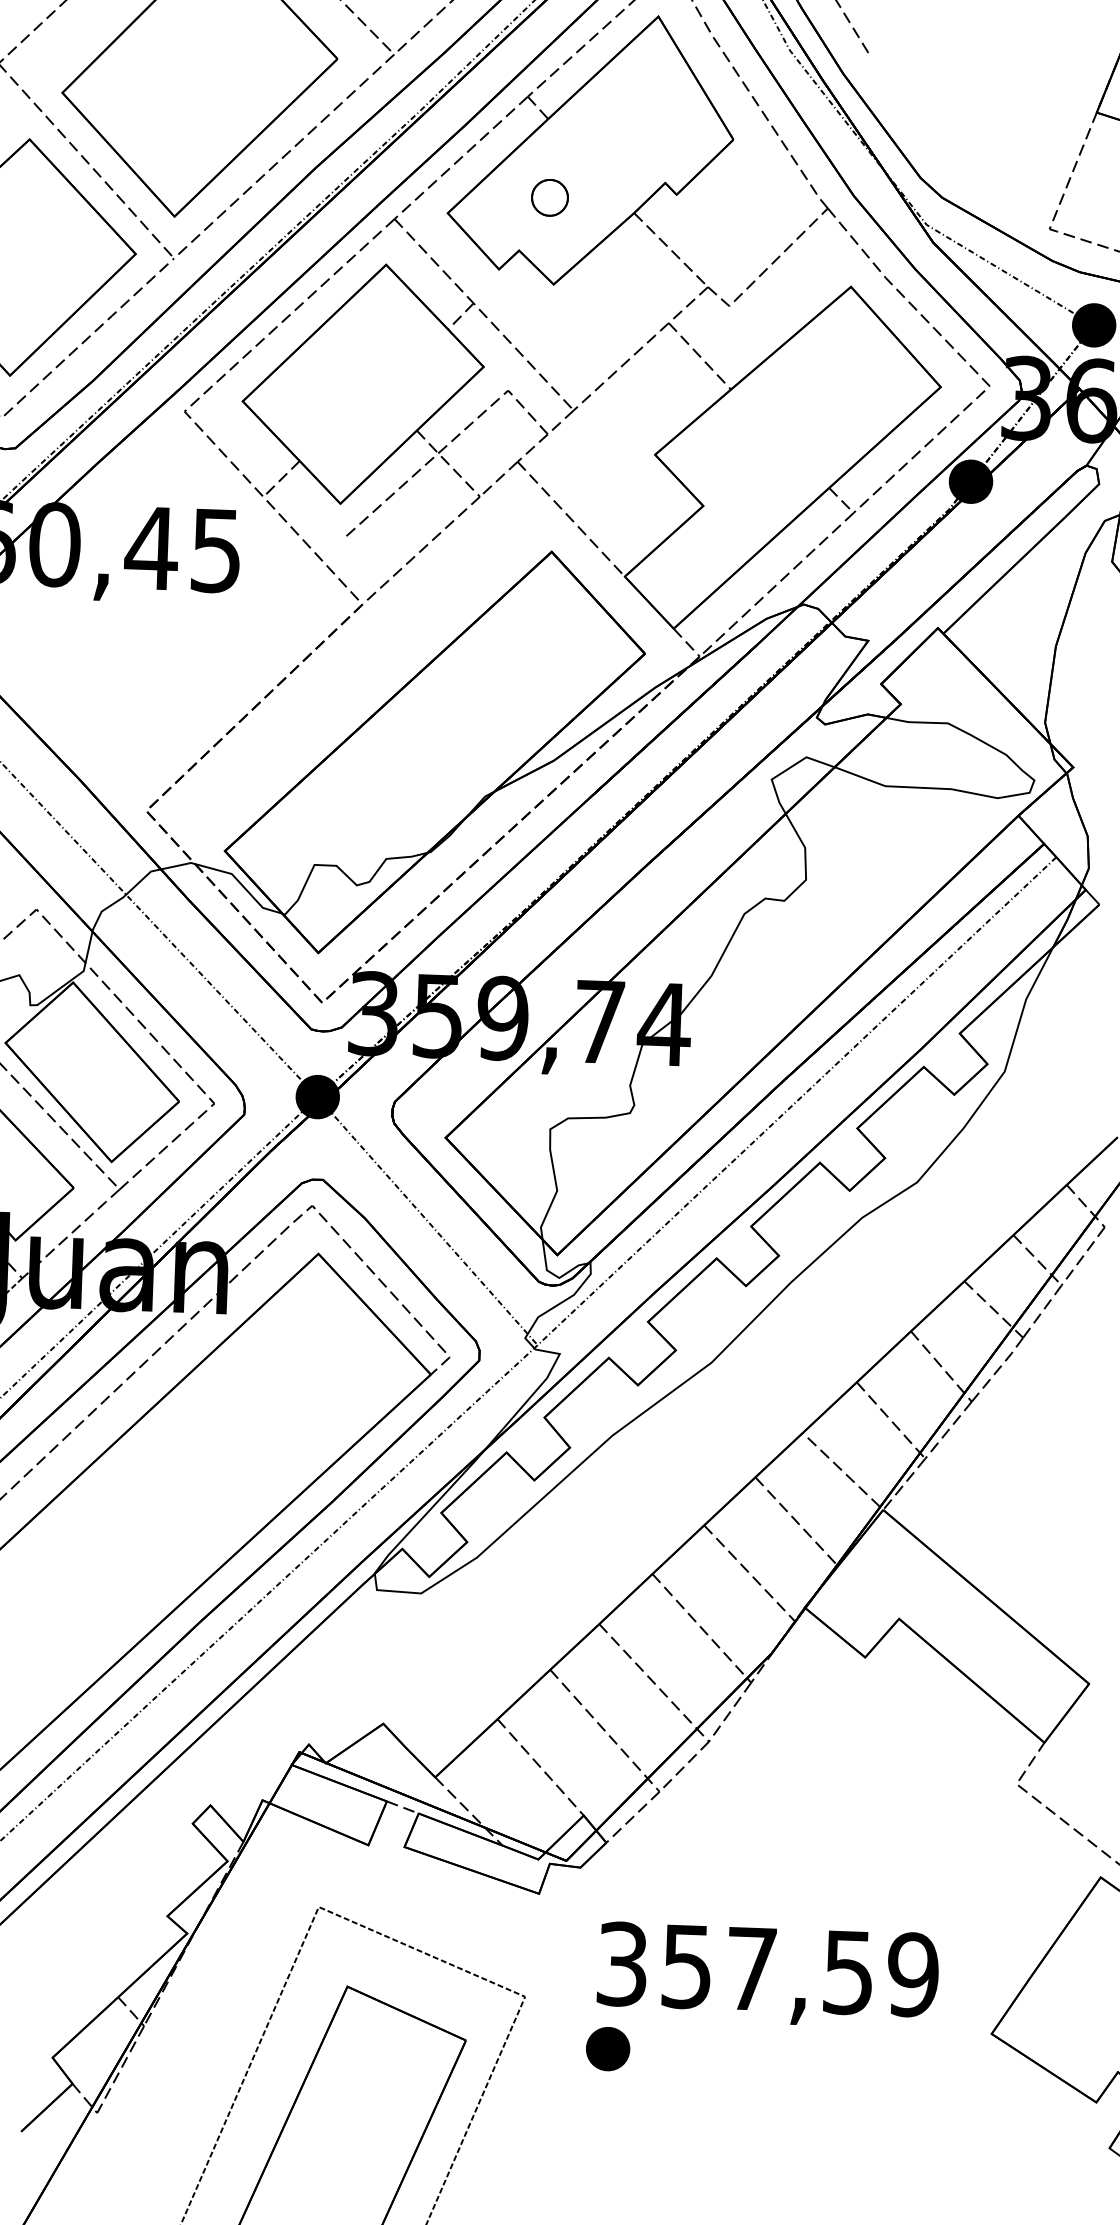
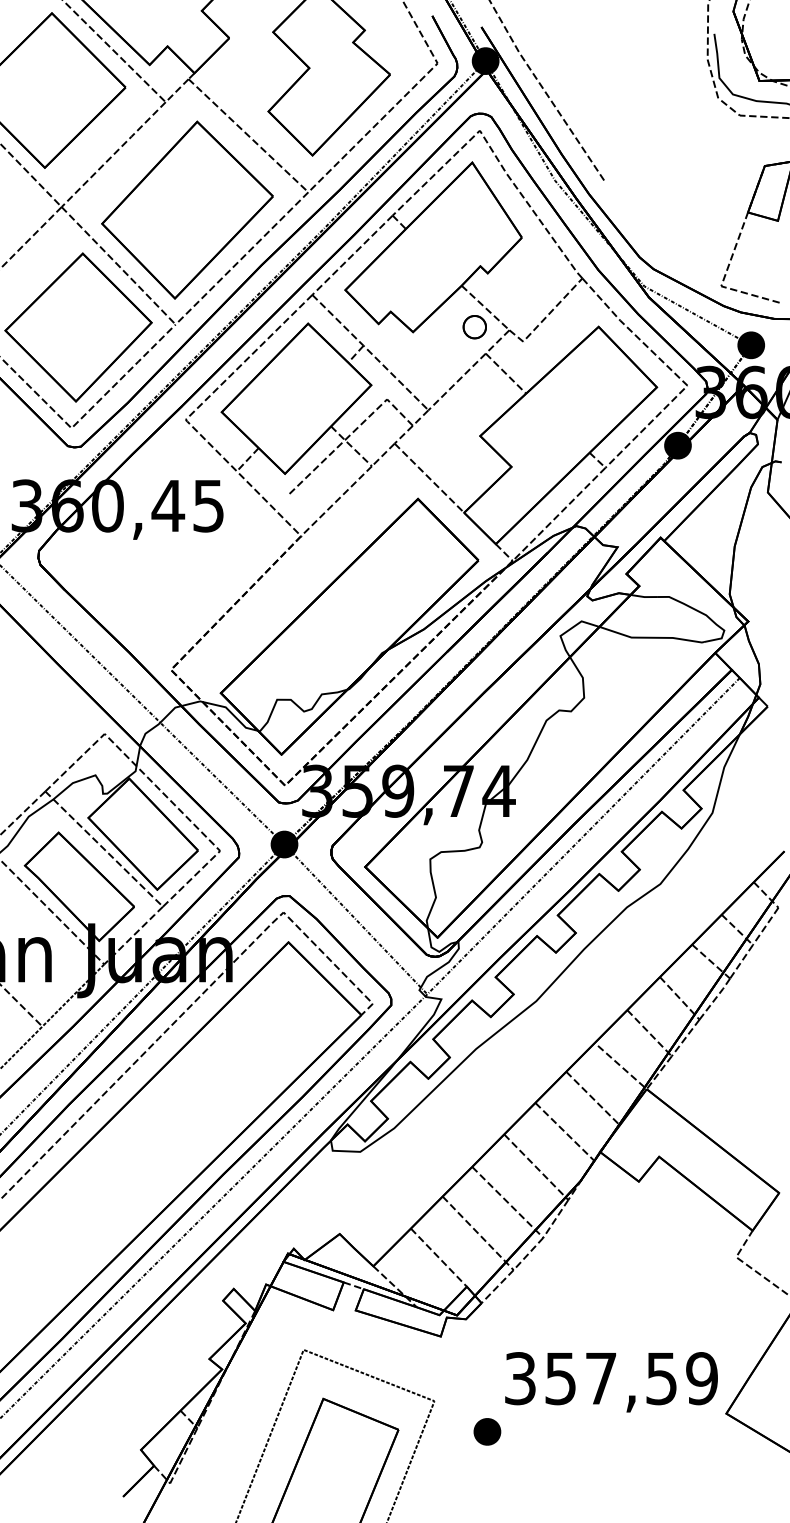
part: (549, 198) -> (474, 327), moved
text: (767, 1975) -> (611, 1382), moved

